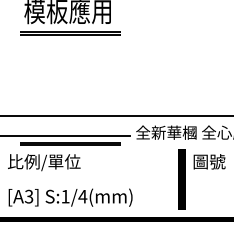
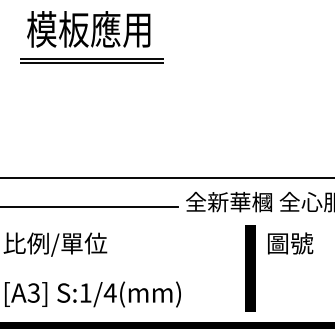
part: (69, 143) -> (91, 217), removed

